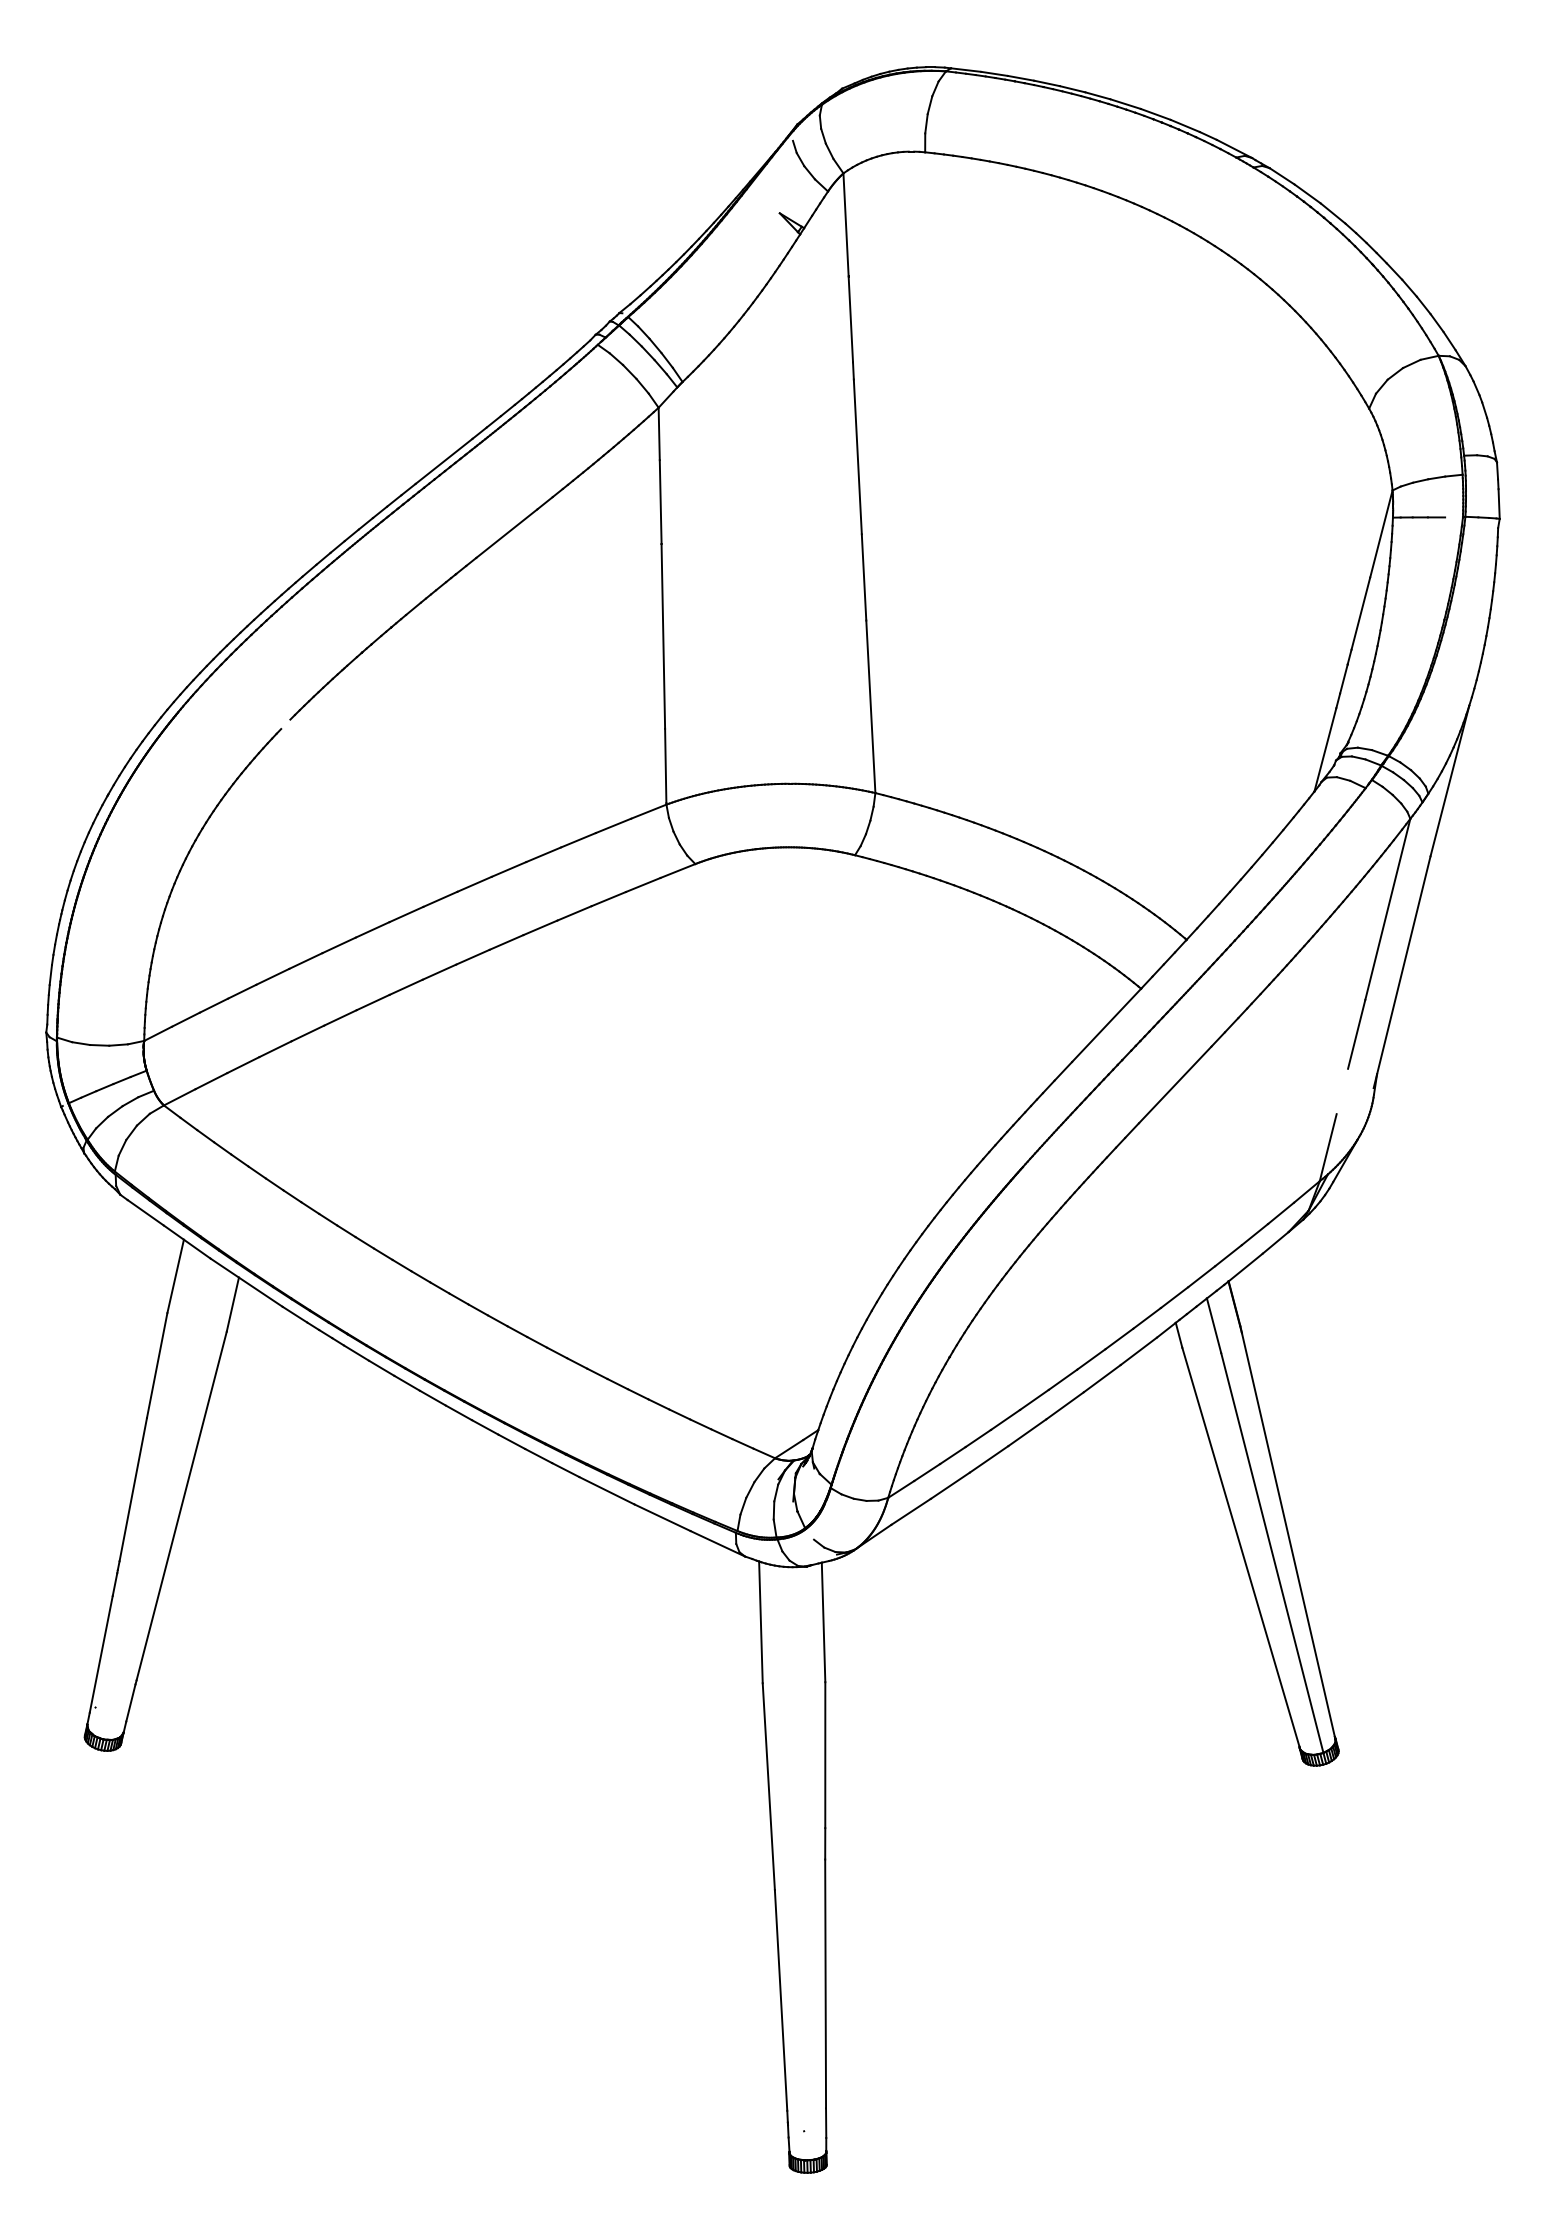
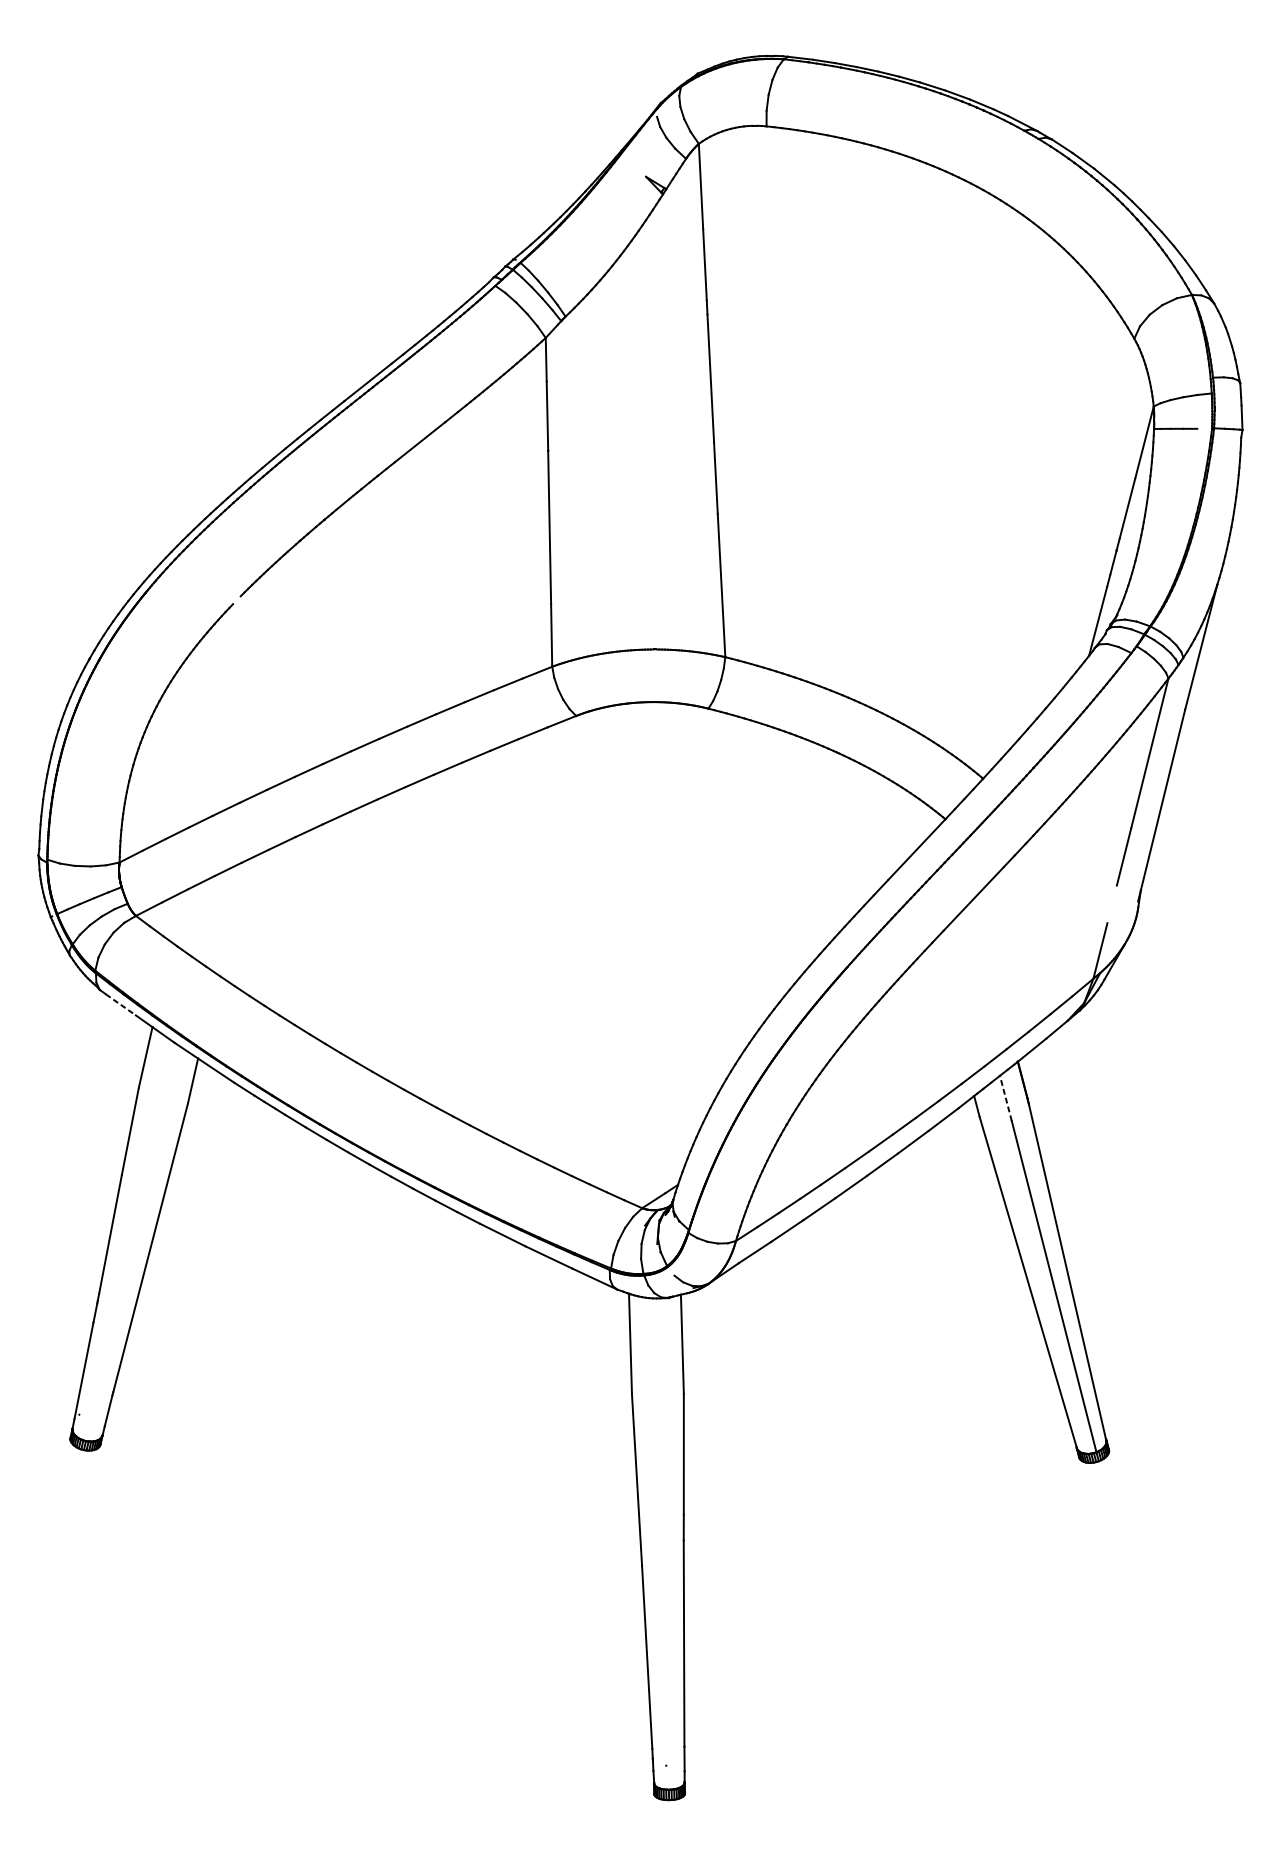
line: (146, 1213) -> (121, 1005), solid -> dashed
line: (1213, 1325) -> (1005, 1098), solid -> dashed

